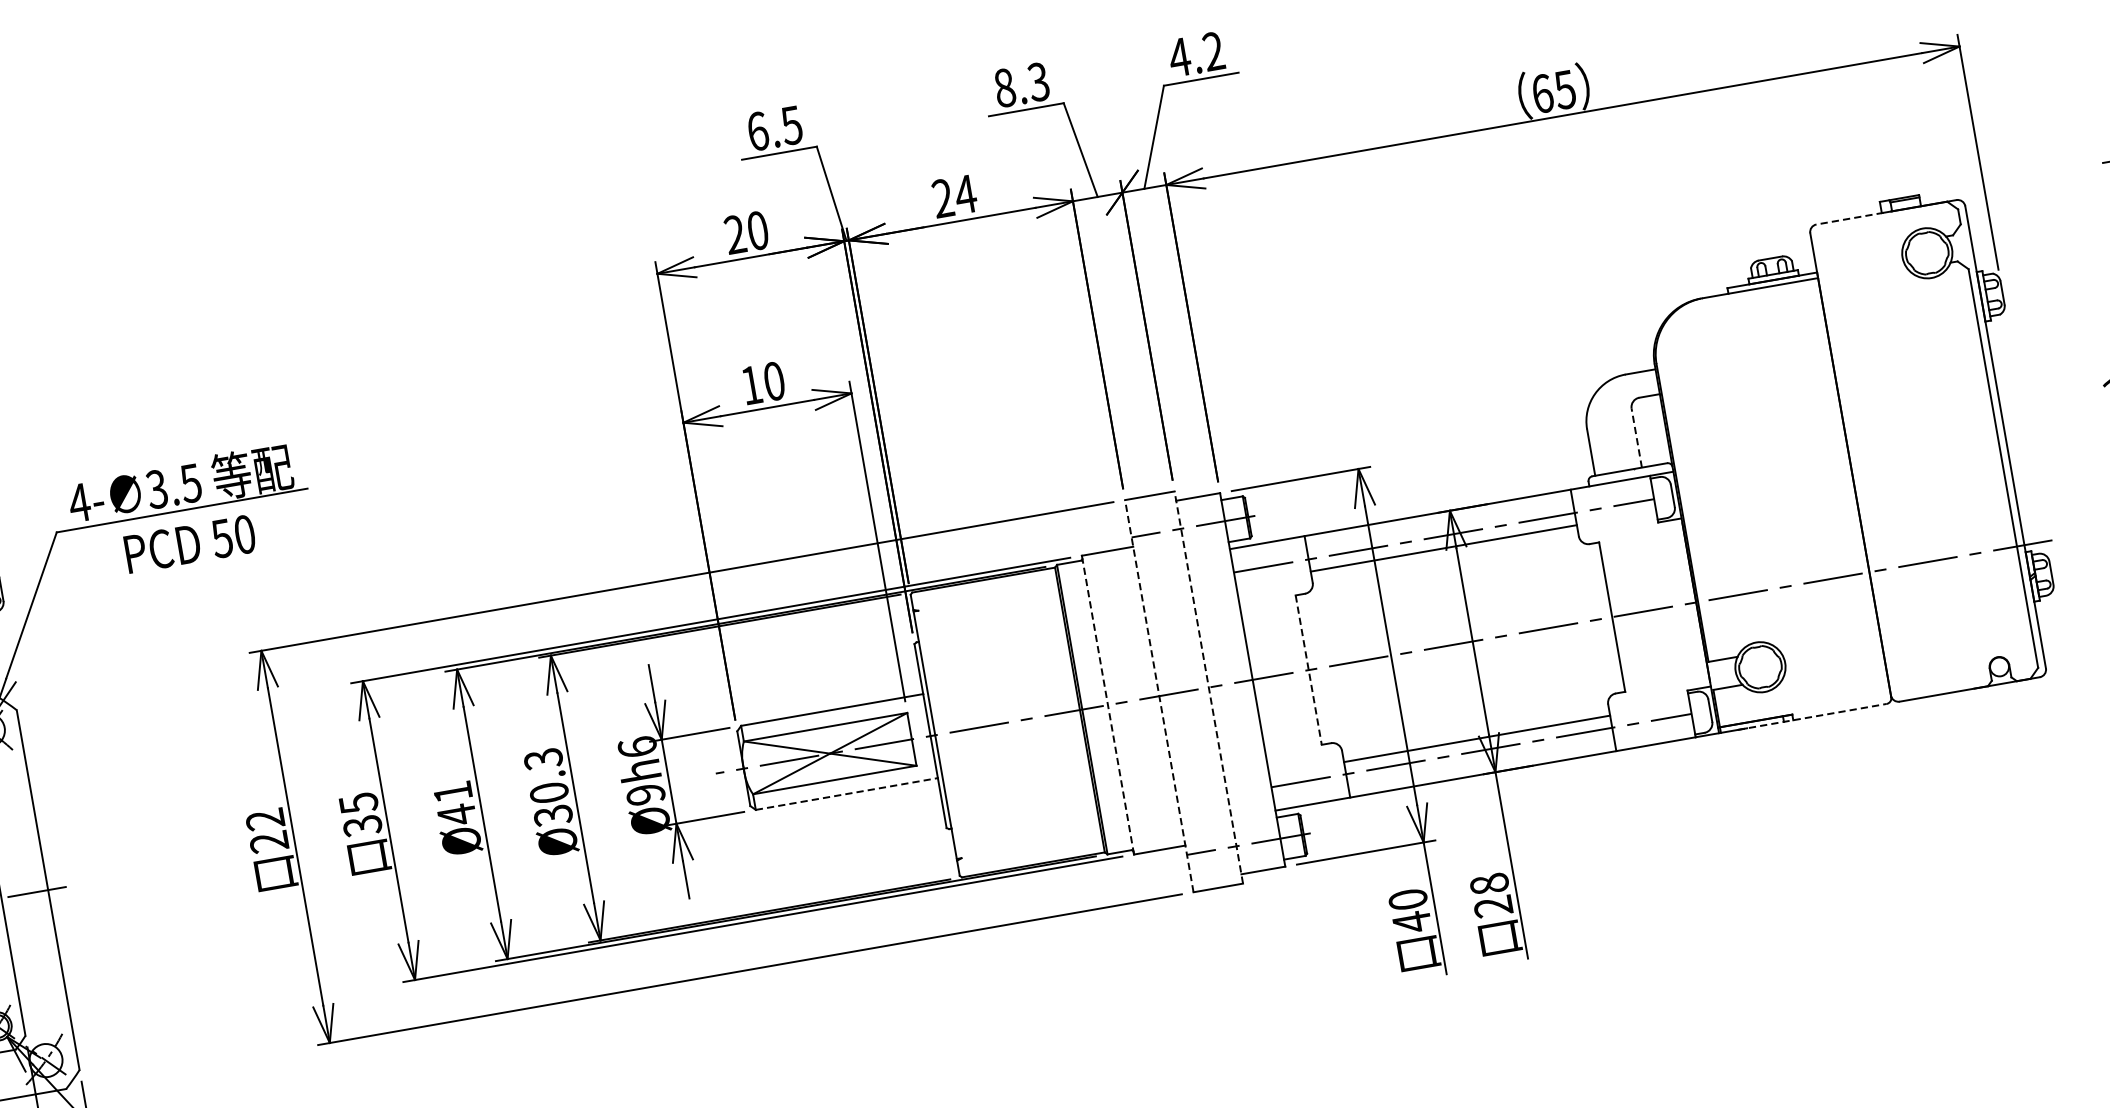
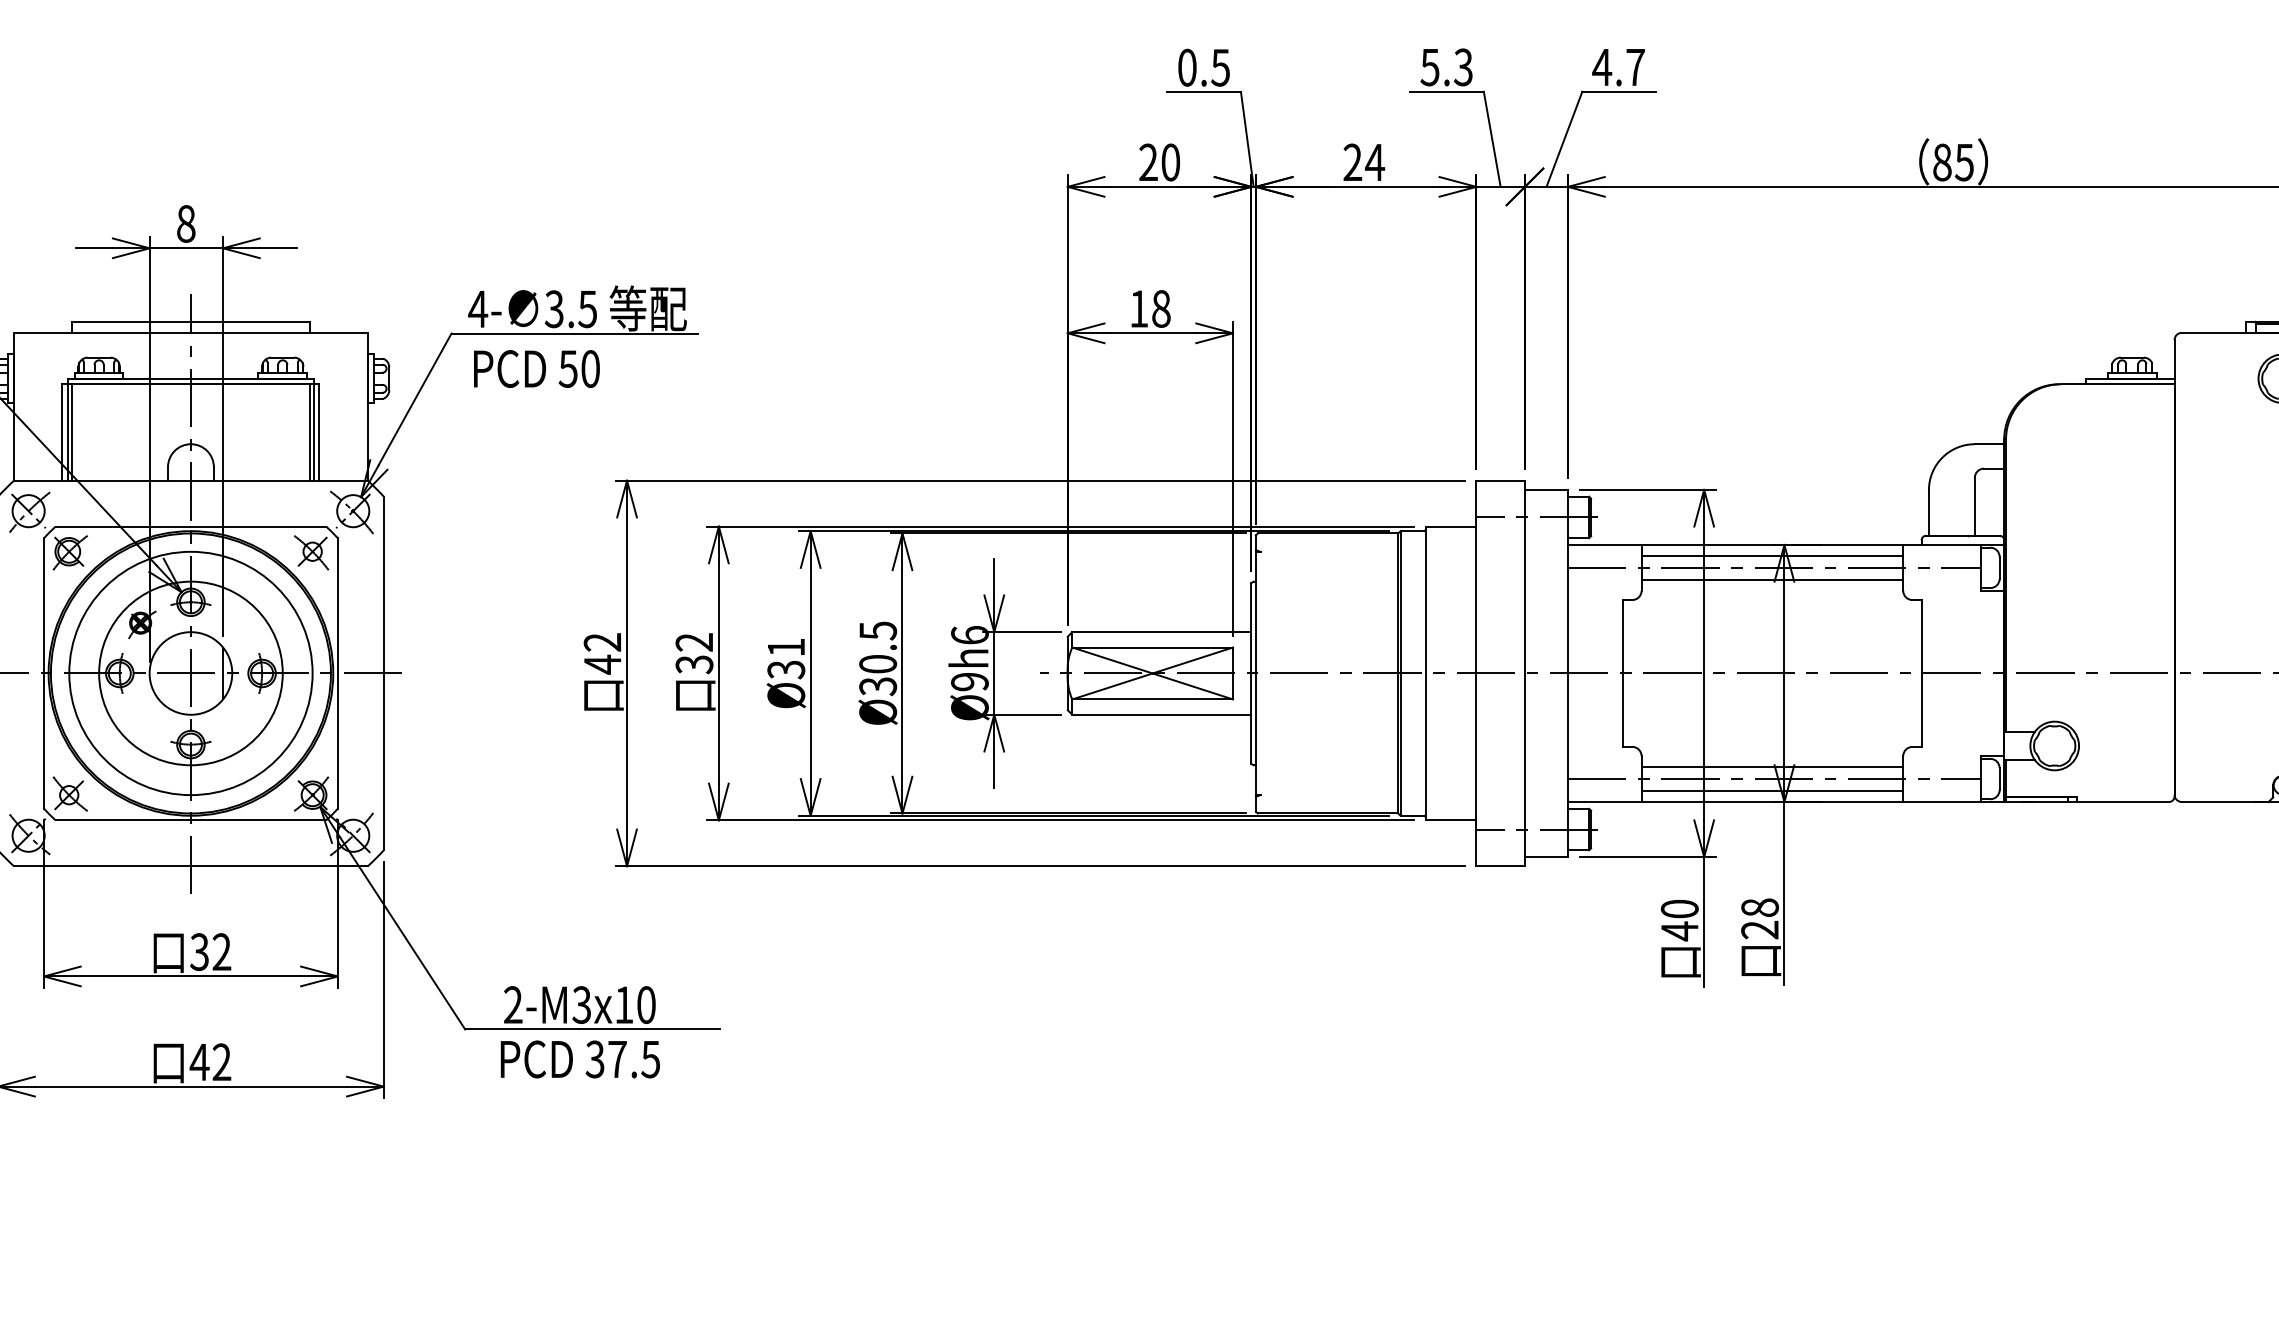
text: (1213, 50) -> (1635, 66), 4.2 -> 4.7
text: (1004, 88) -> (1429, 67), 8.3 -> 5.3
text: (1542, 93) -> (1942, 162), 65 -> 85
text: (758, 131) -> (1187, 67), 6.5 -> 0.5
line: (1849, 218) -> (2214, 332), dashed -> solid
text: (774, 380) -> (1161, 308), 10 -> 18
line: (1636, 437) -> (1974, 506), dashed -> solid
line: (1439, 523) -> (1772, 555), added
text: (189, 543) -> (536, 368), moved
line: (1309, 670) -> (1623, 673), dashed -> solid
line: (1208, 687) -> (1524, 673), dashed -> solid
line: (1159, 696) -> (1476, 673), dashed -> solid
line: (1107, 706) -> (1425, 674), dashed -> solid
line: (1812, 717) -> (2096, 802), dashed -> solid
text: (542, 758) -> (877, 630), Ø30.3 -> Ø30.5
line: (1481, 763) -> (1772, 791), added
line: (846, 793) -> (1161, 714), dashed -> solid
text: (358, 803) -> (694, 642), 35 -> 32
text: (457, 814) -> (786, 669), Ø41 -> Ø31
text: (268, 842) -> (601, 664), 22 -> 42

